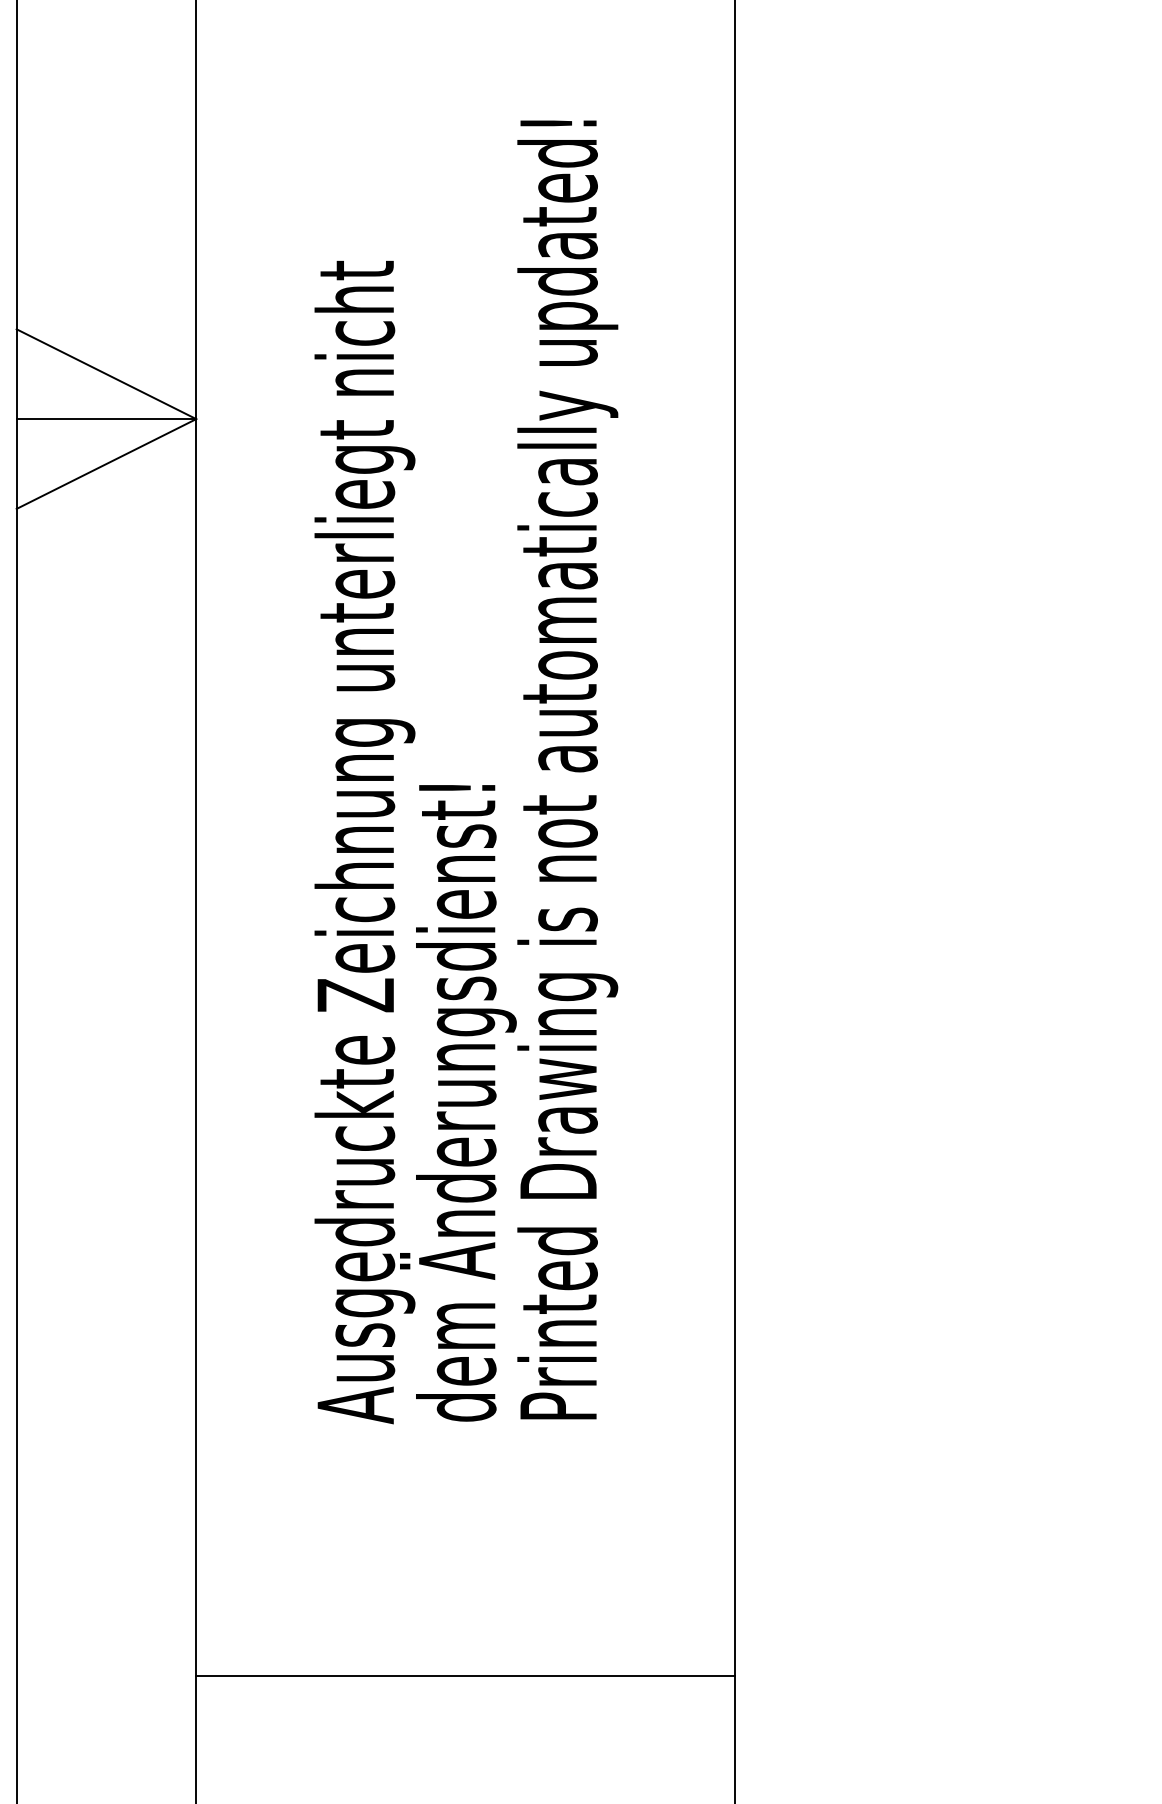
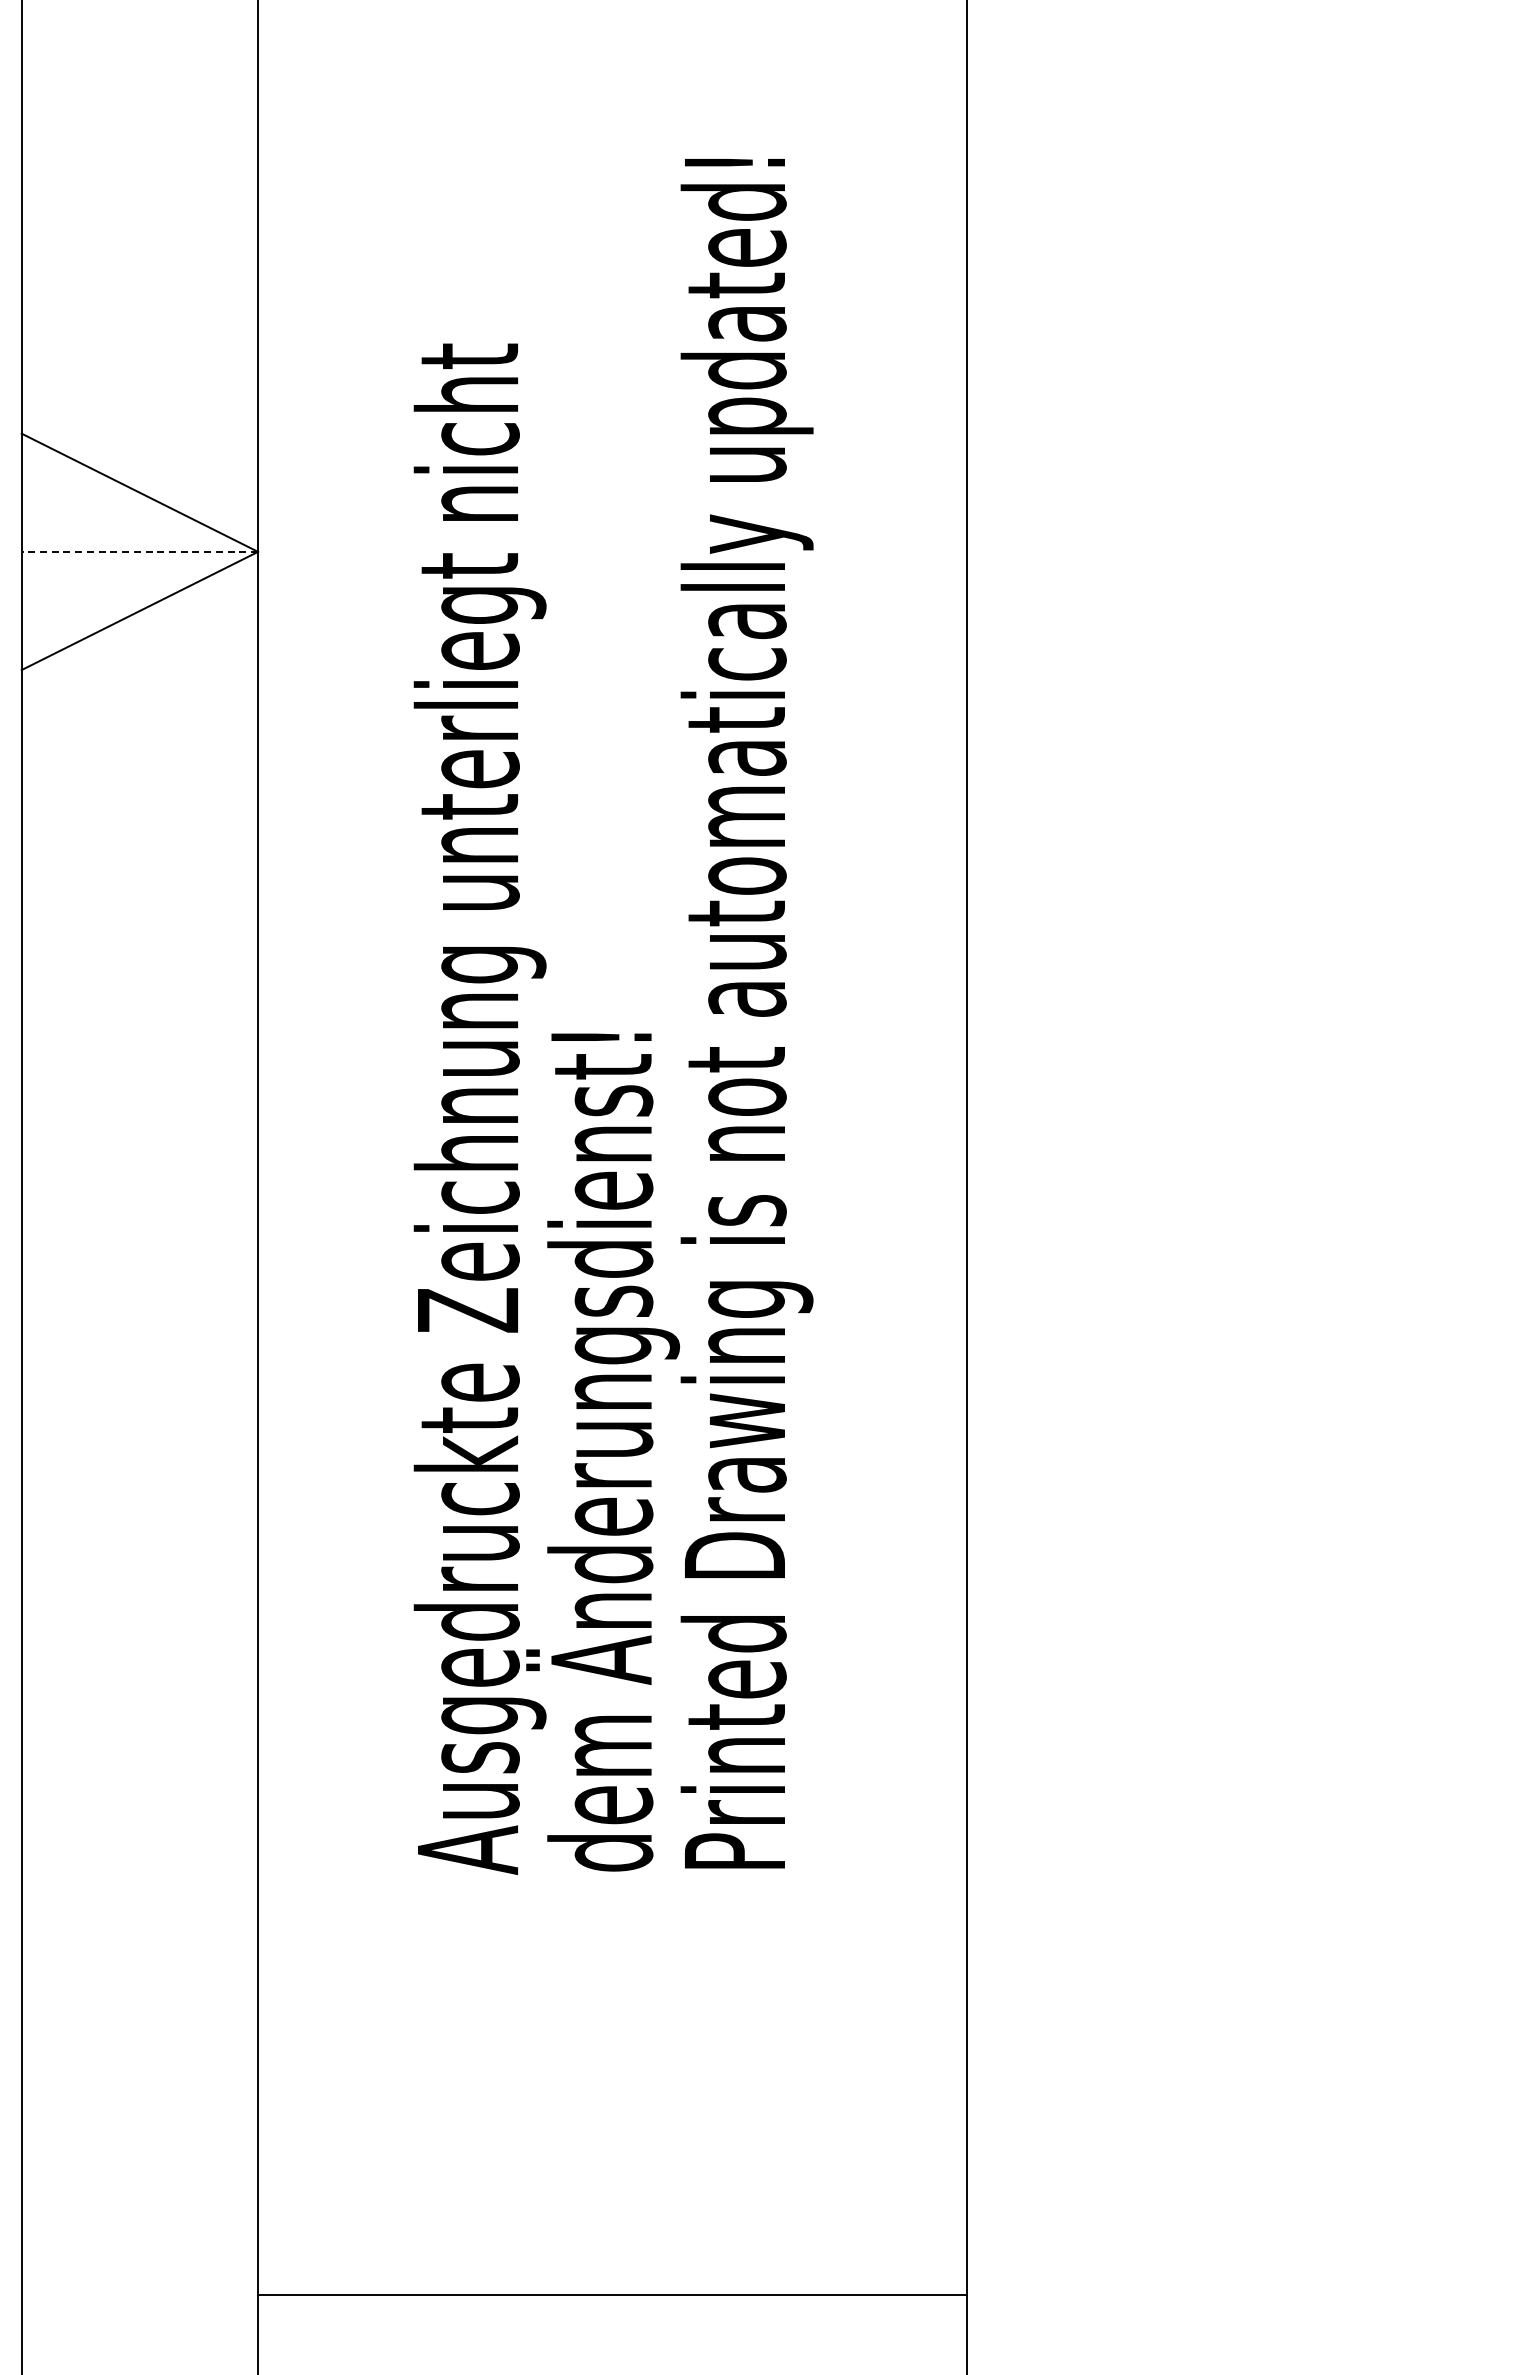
line: (106, 418) -> (139, 551), solid -> dashed
line: (465, 1676) -> (612, 2294), moved

